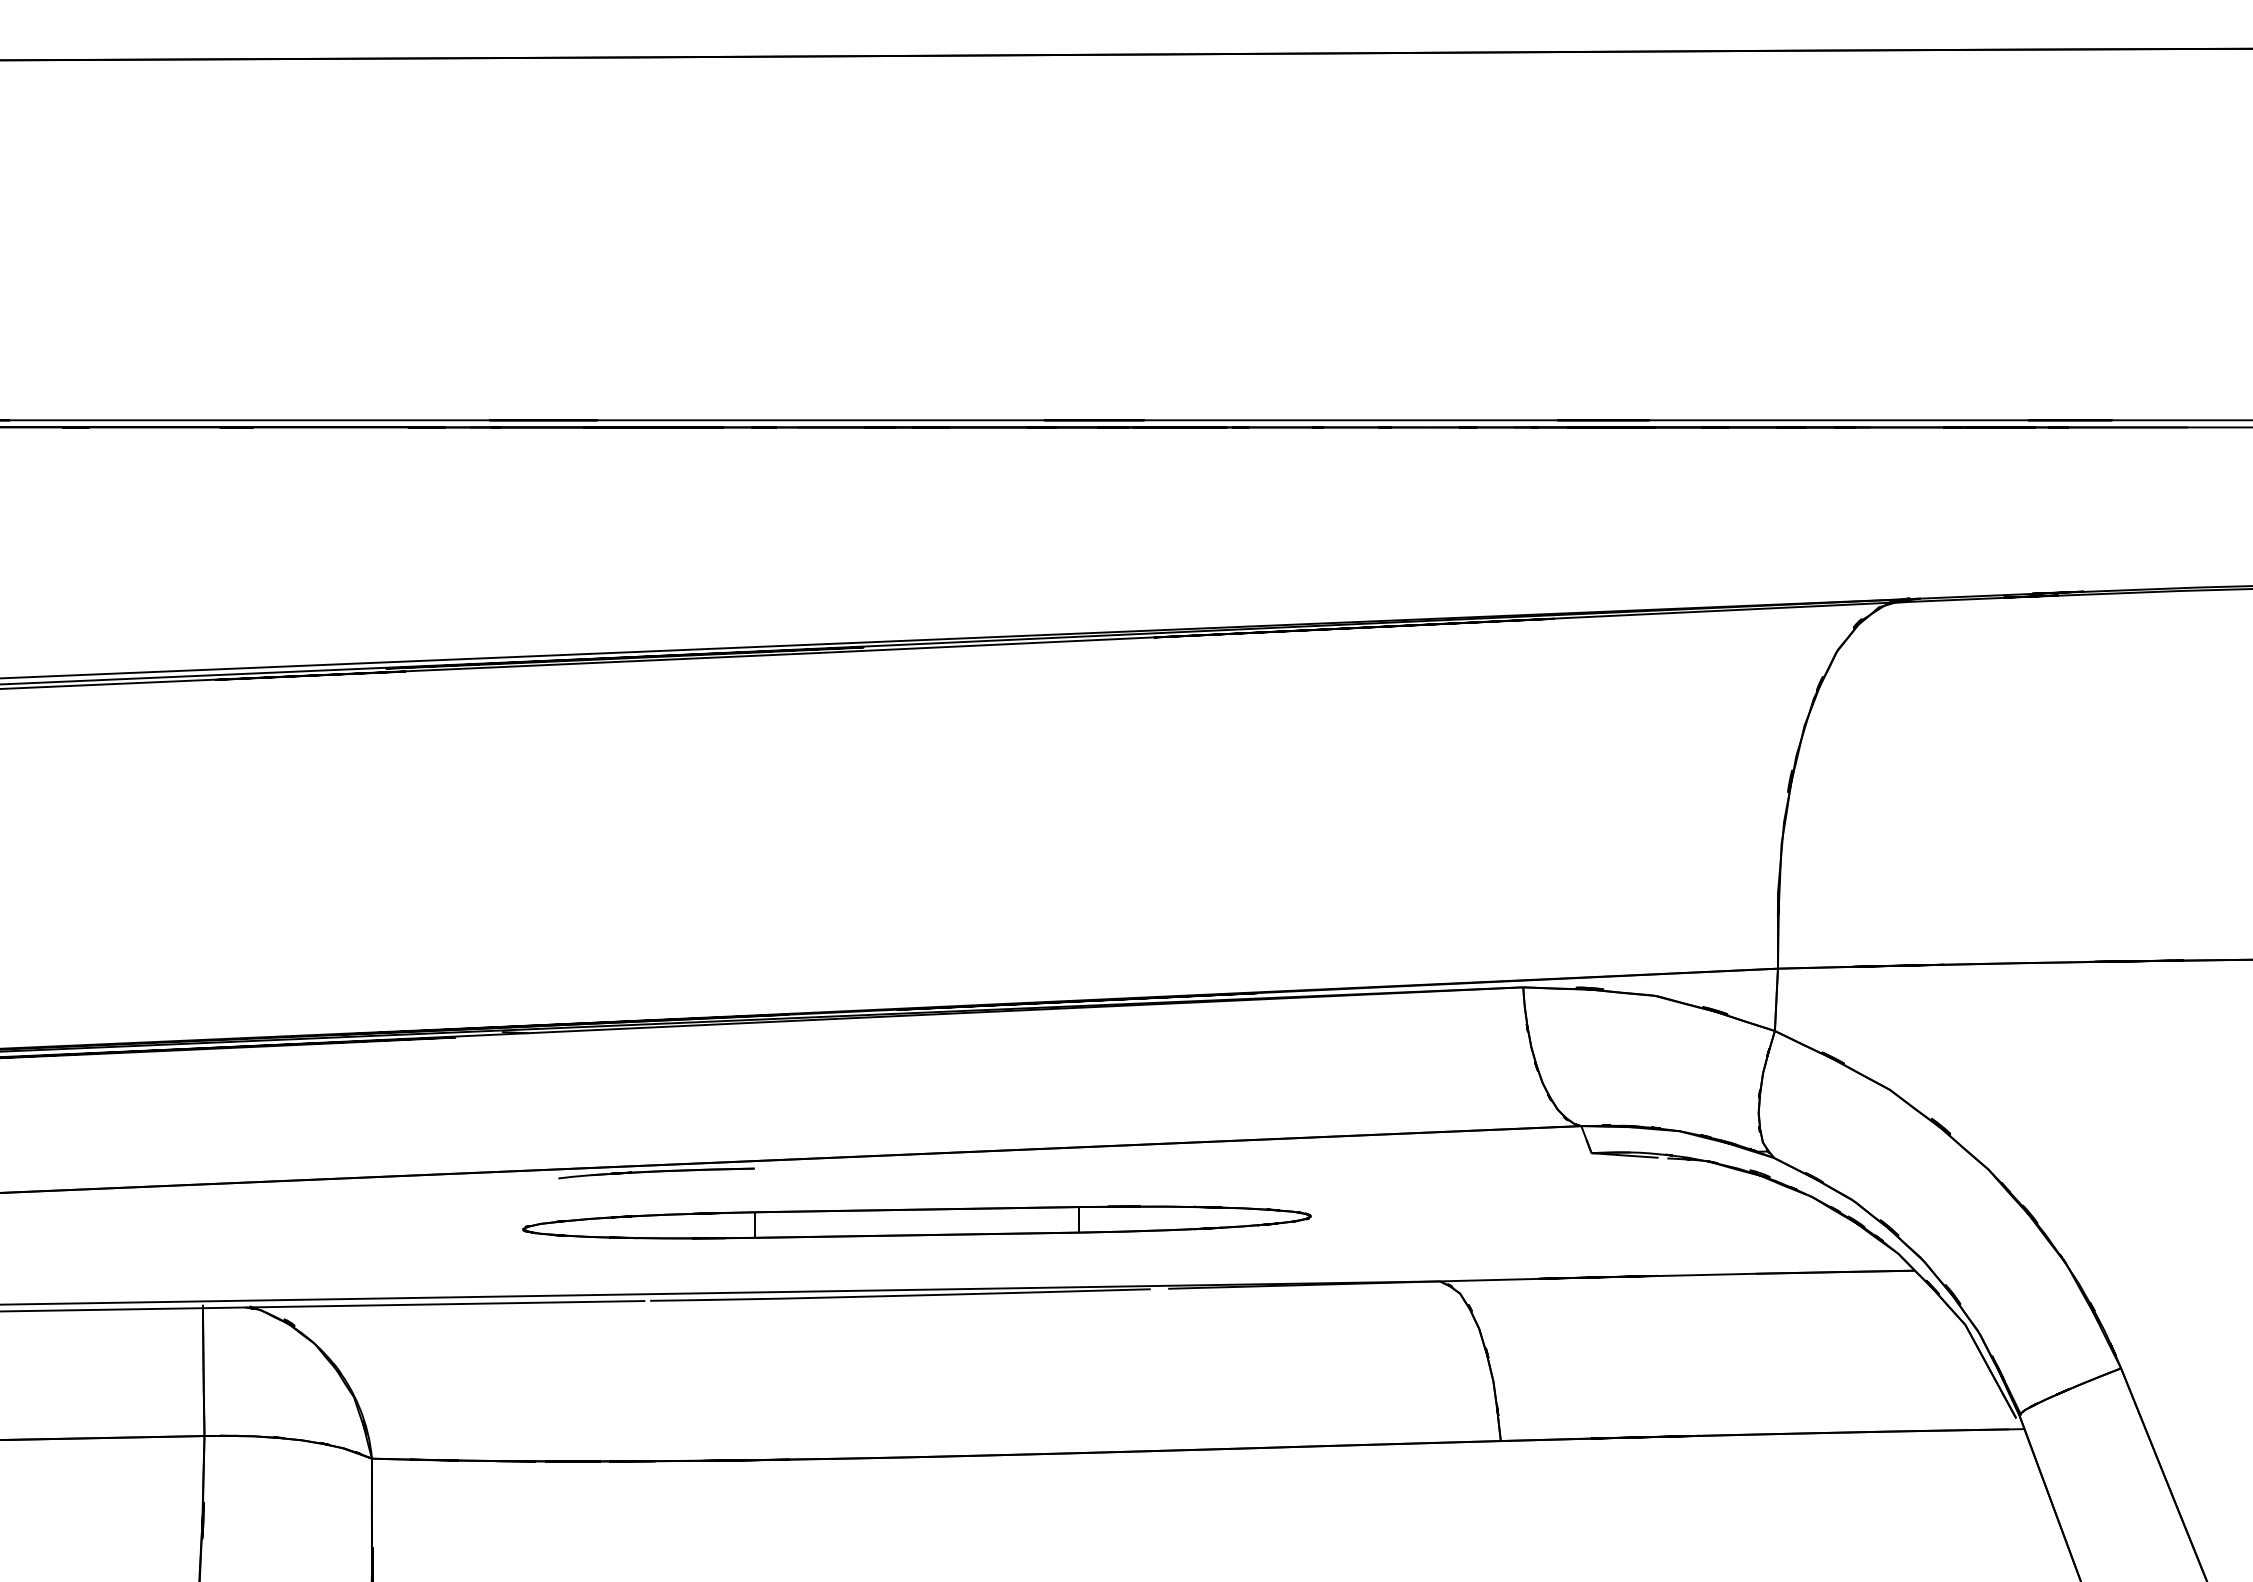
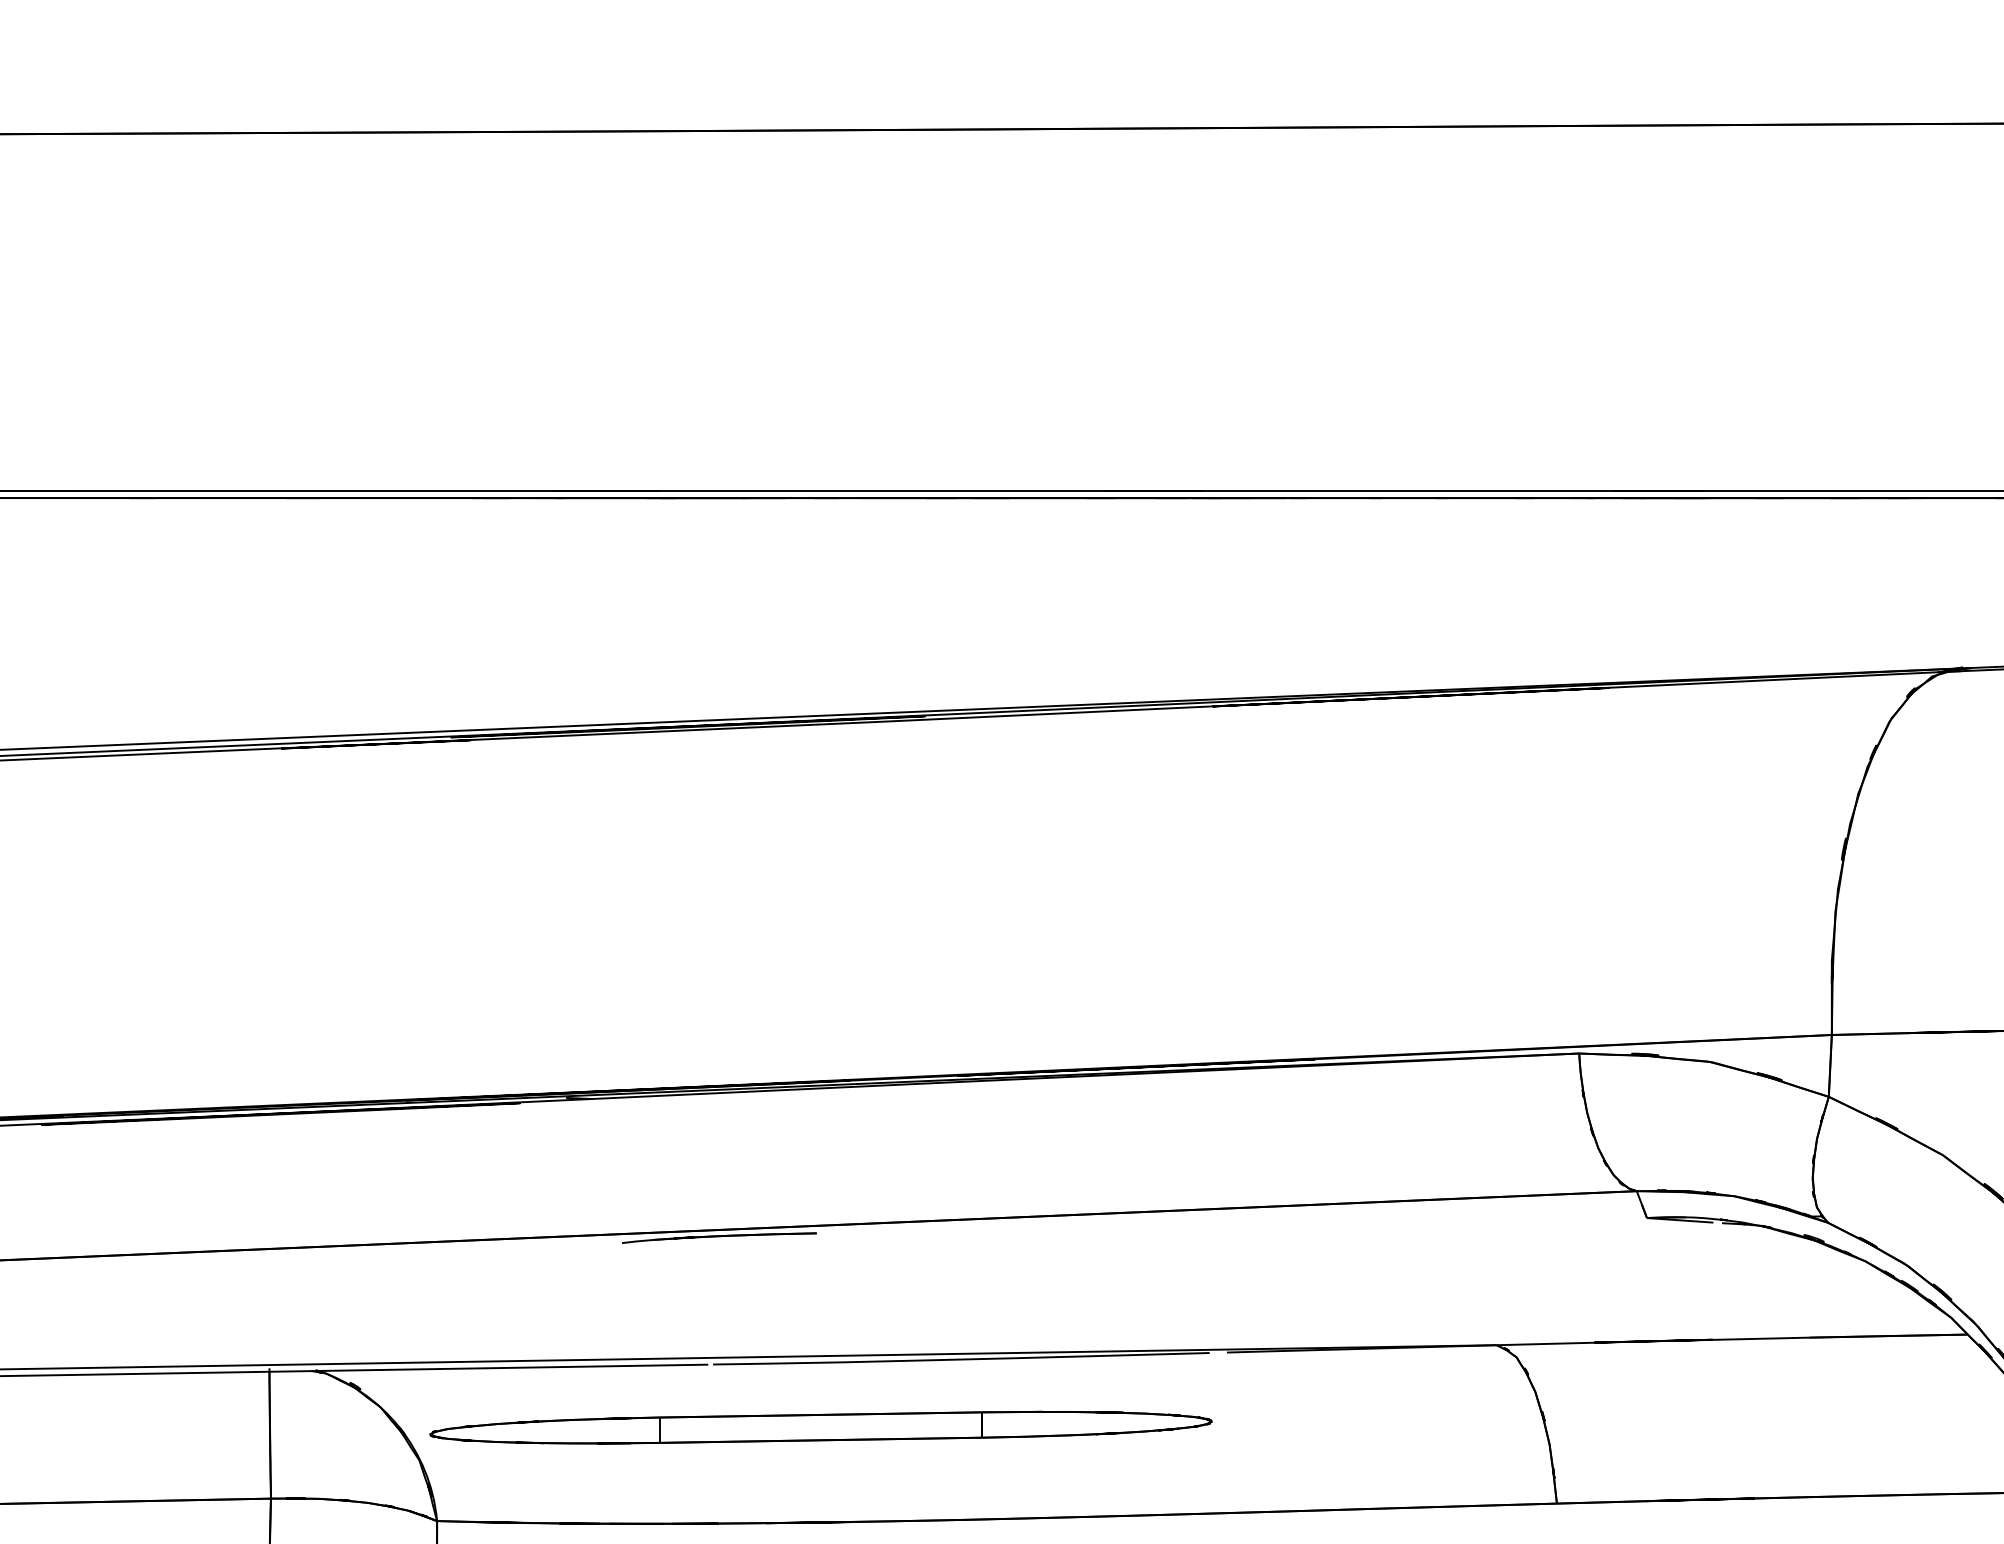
part: (916, 1222) -> (820, 1427), moved

